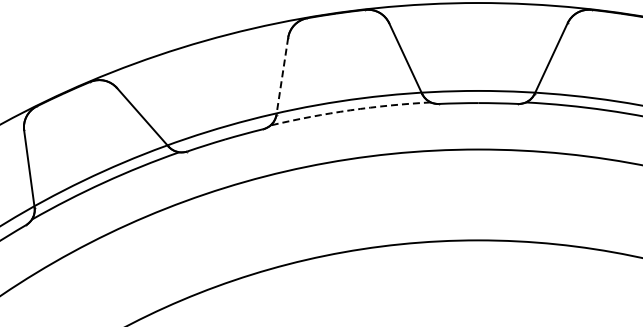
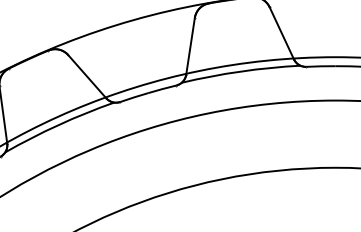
line: (282, 76) -> (190, 46), dashed -> solid
arc: (350, 110) -> (240, 71), dashed -> solid

